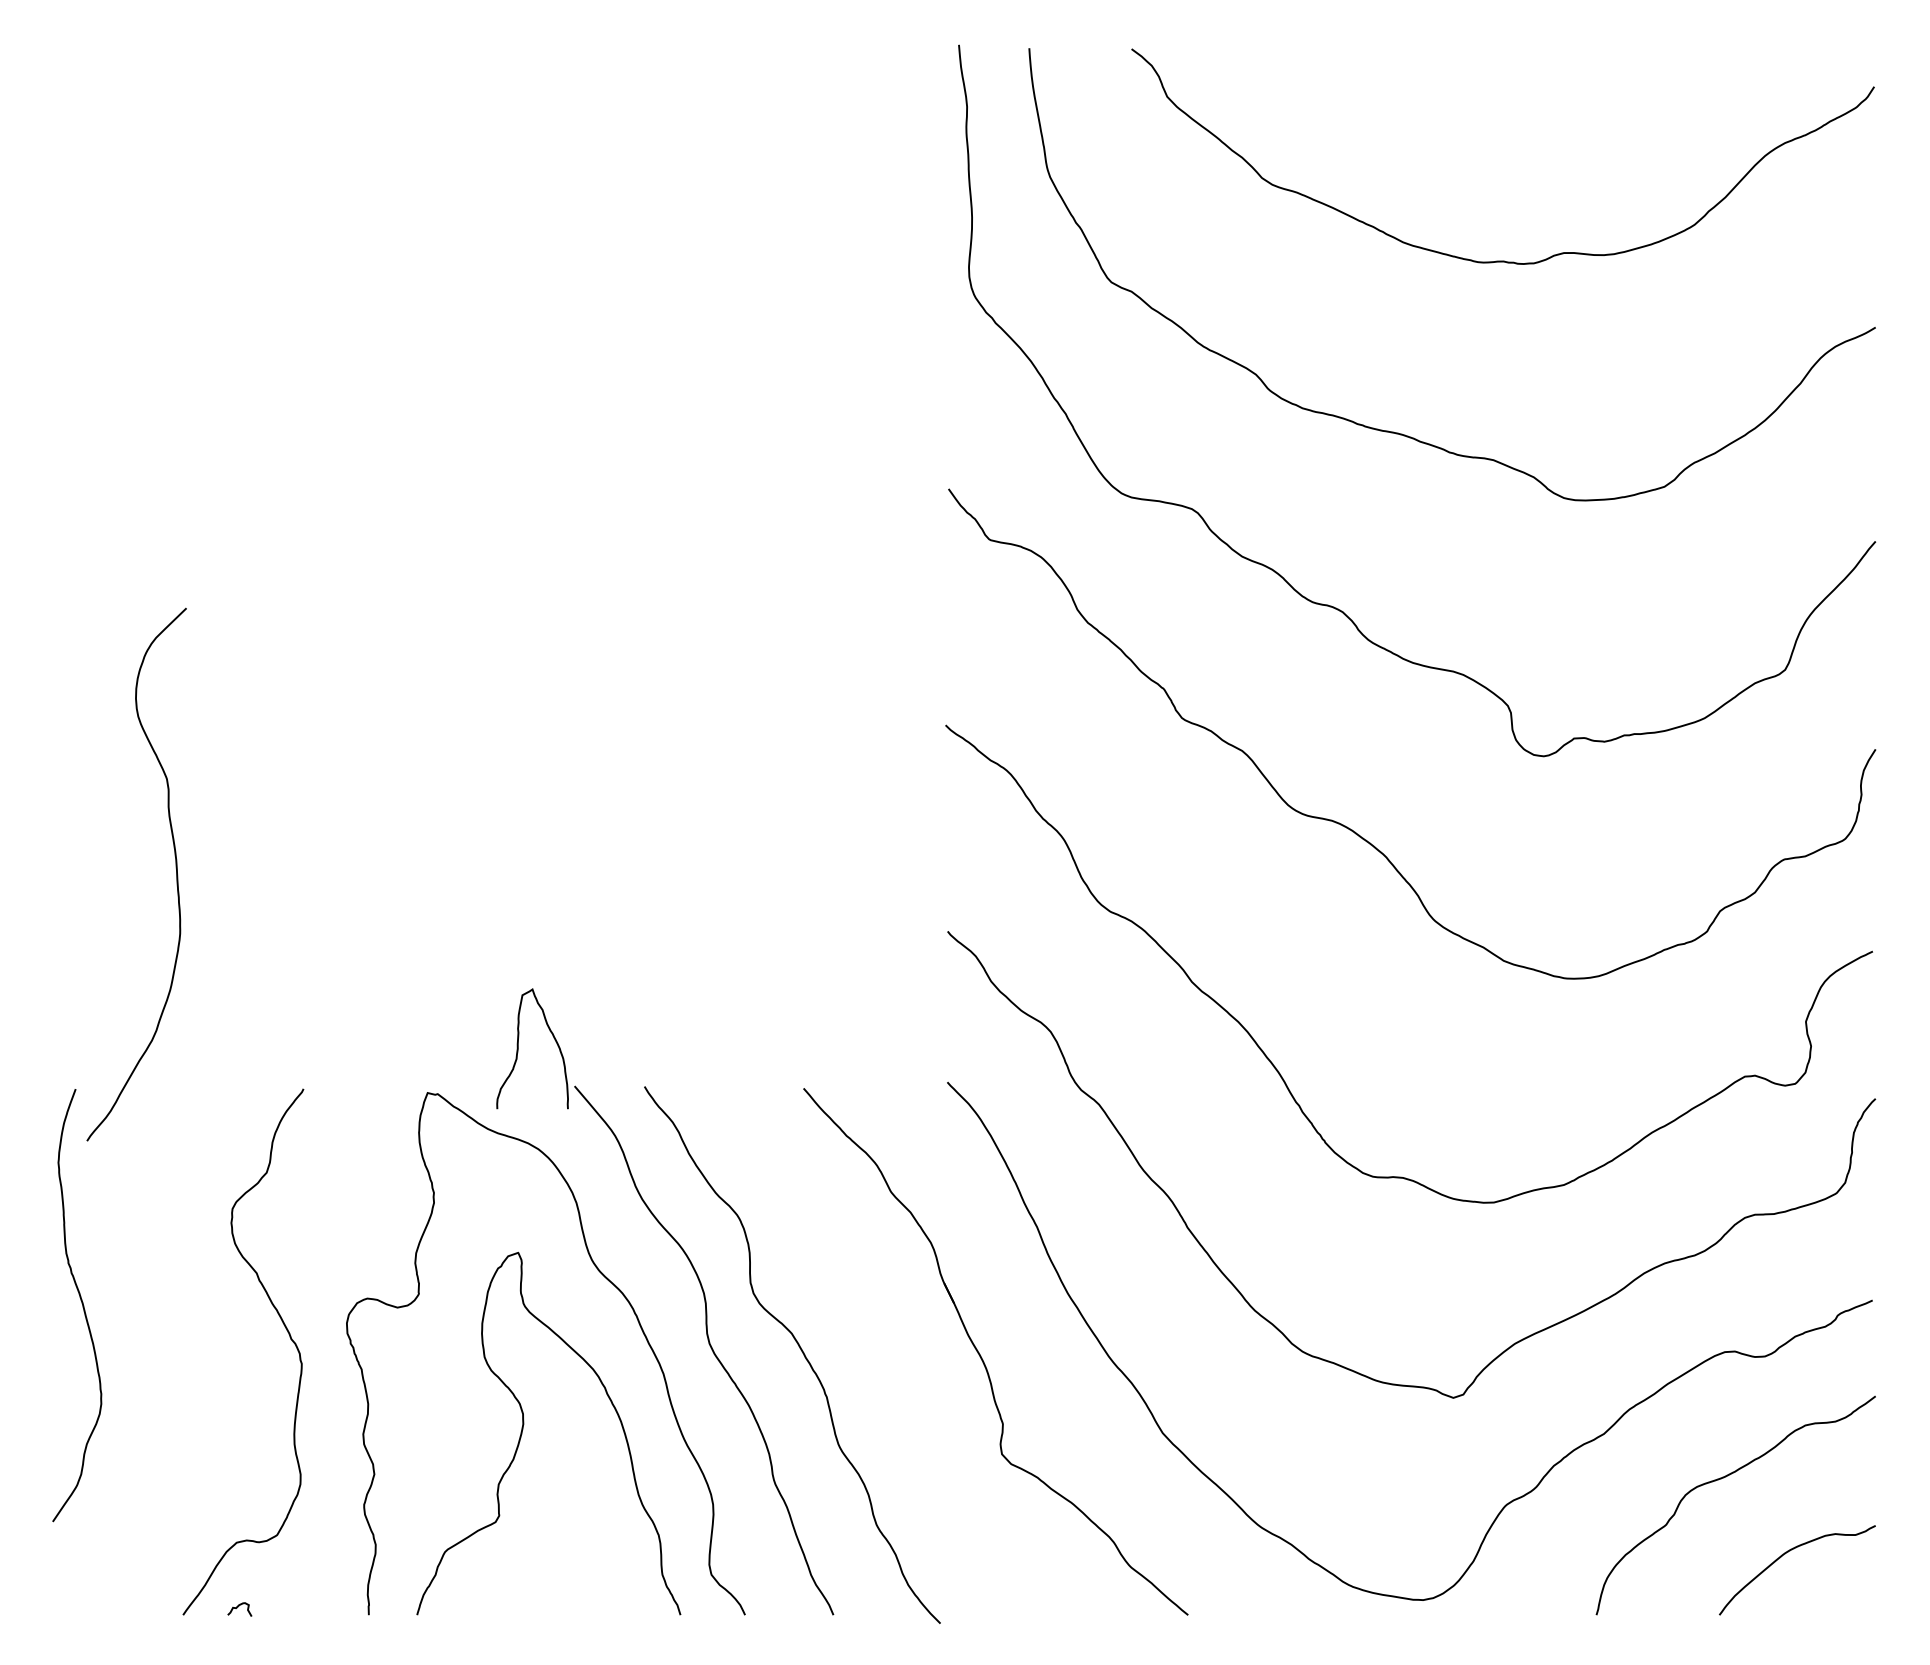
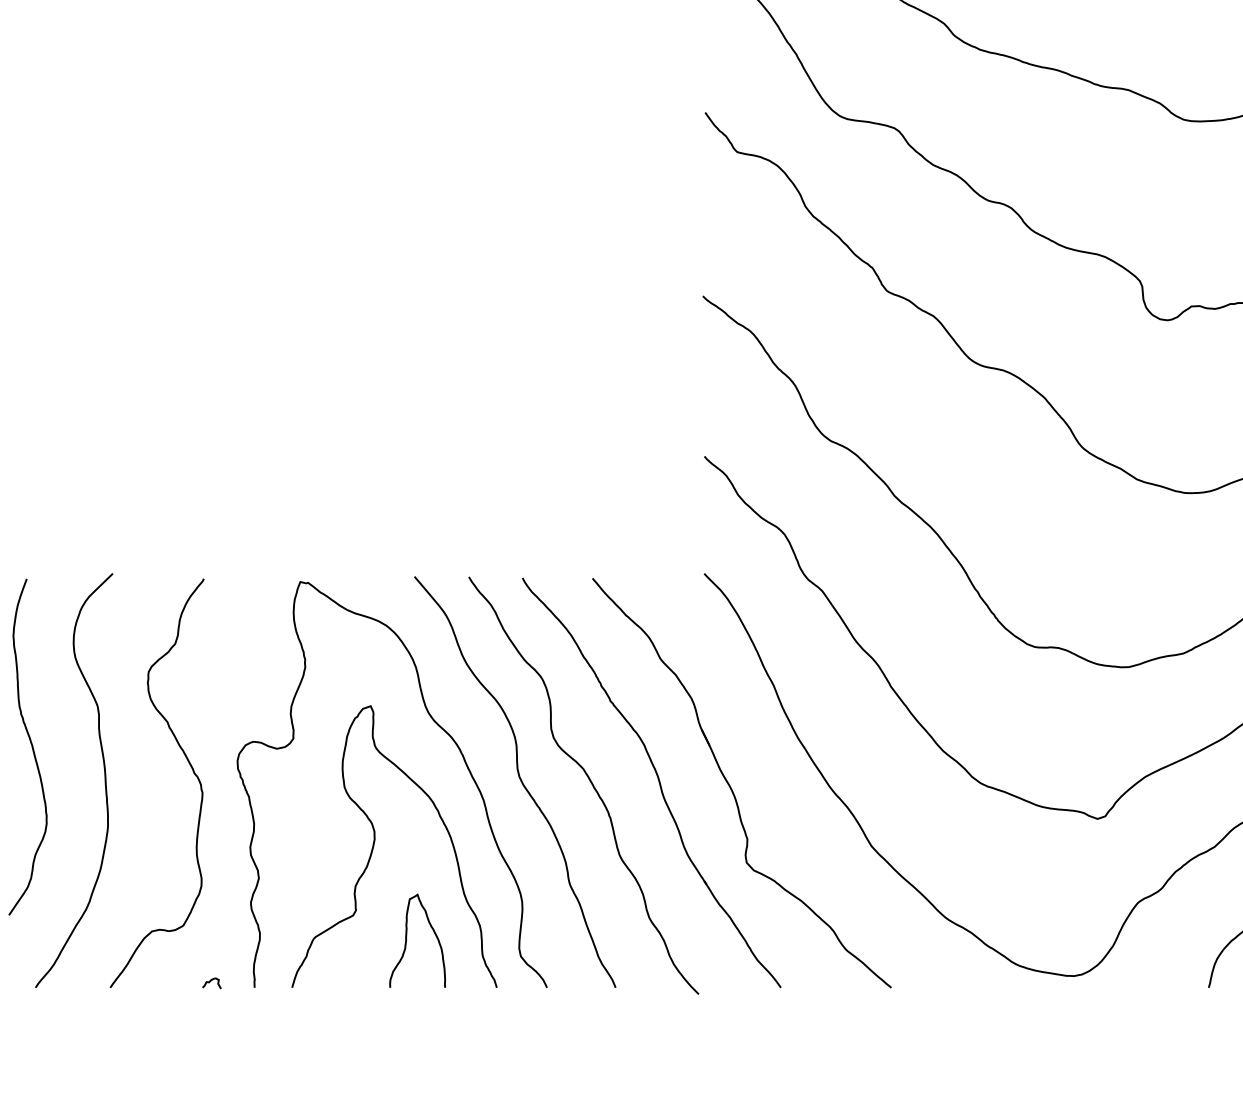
curve: (175, 868) -> (104, 775), moved
curve: (518, 1048) -> (406, 940), moved
part: (888, 1349) -> (658, 781), added
curve: (238, 1607) -> (210, 981), moved

